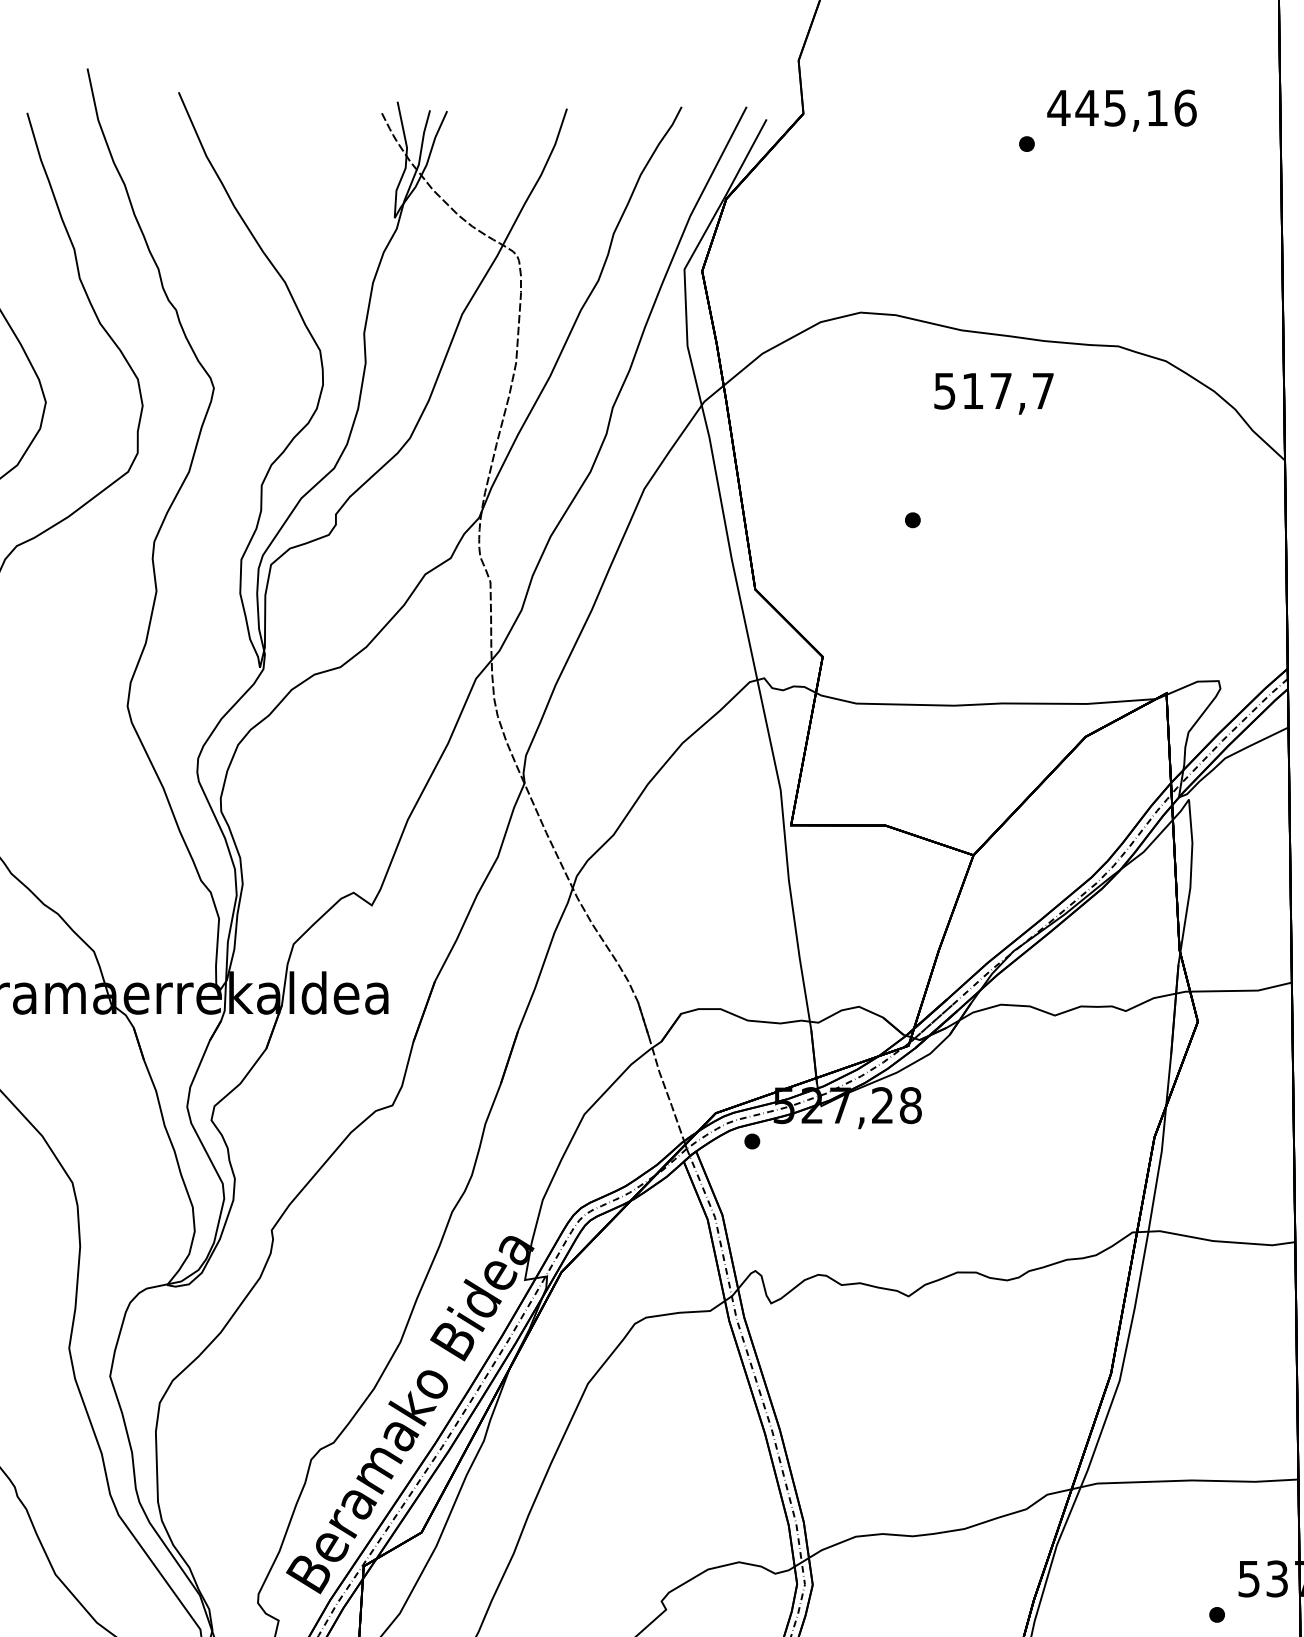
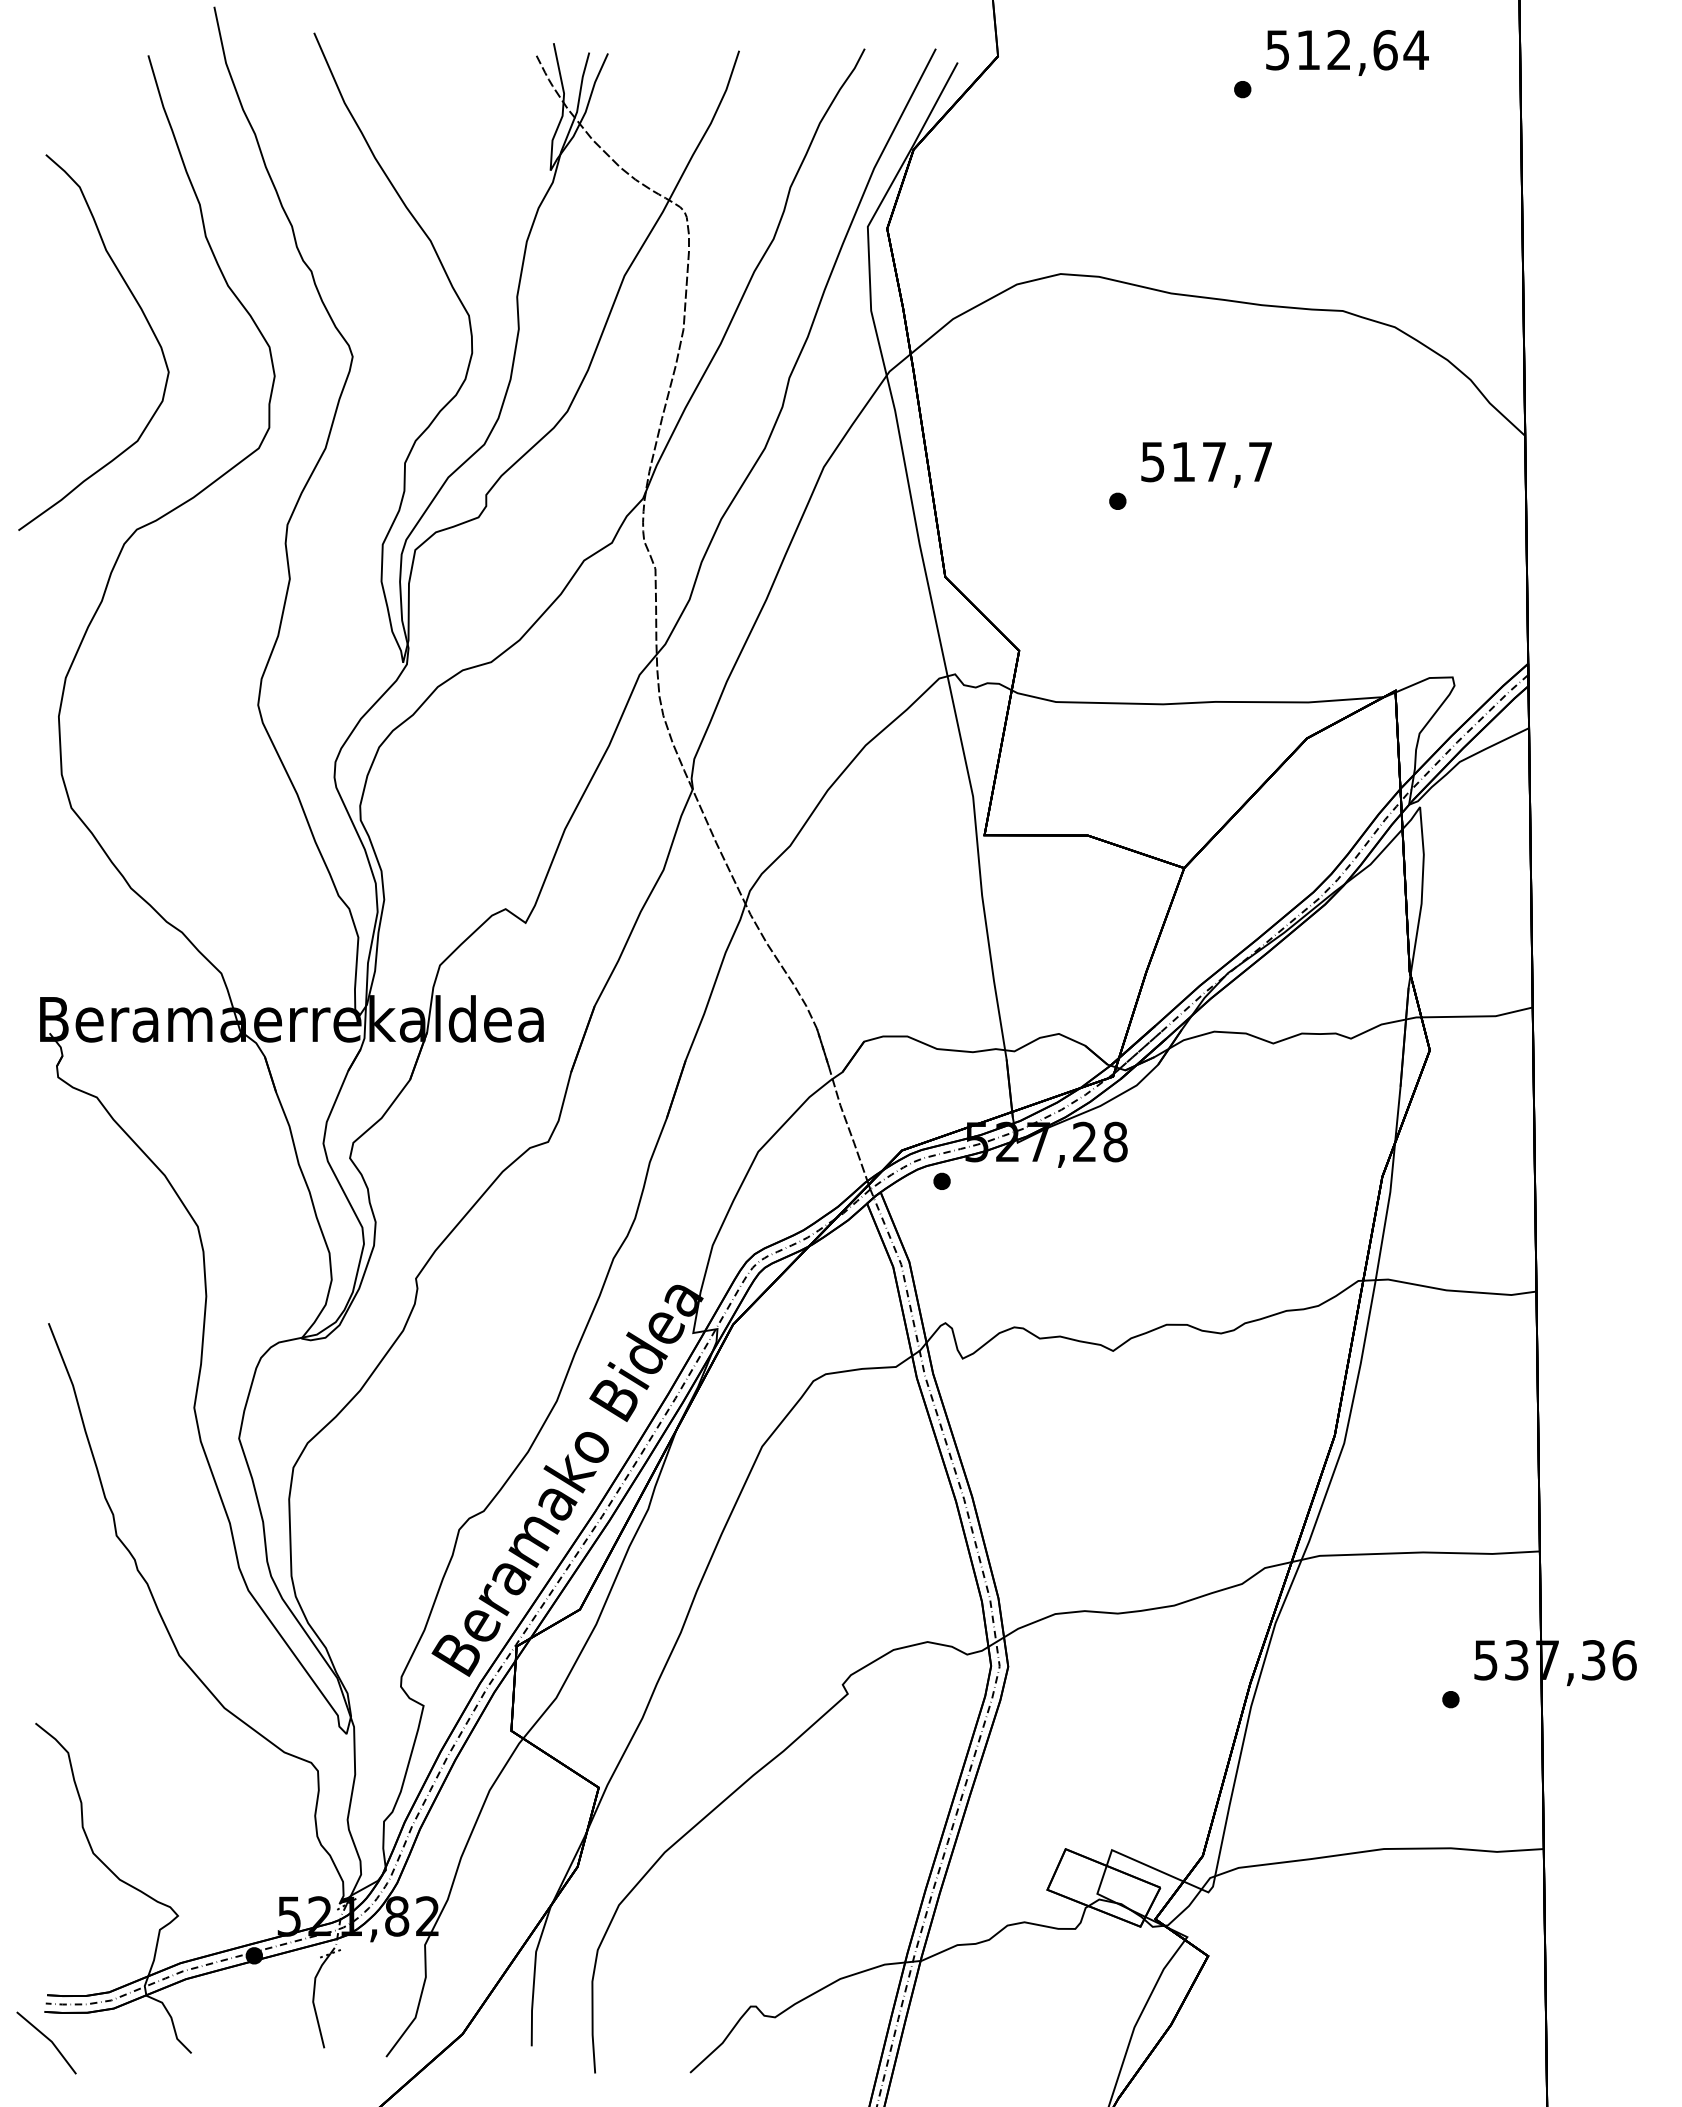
text: (1121, 108) -> (1346, 50), 445,16 -> 512,64
text: (993, 393) -> (1206, 464), moved

